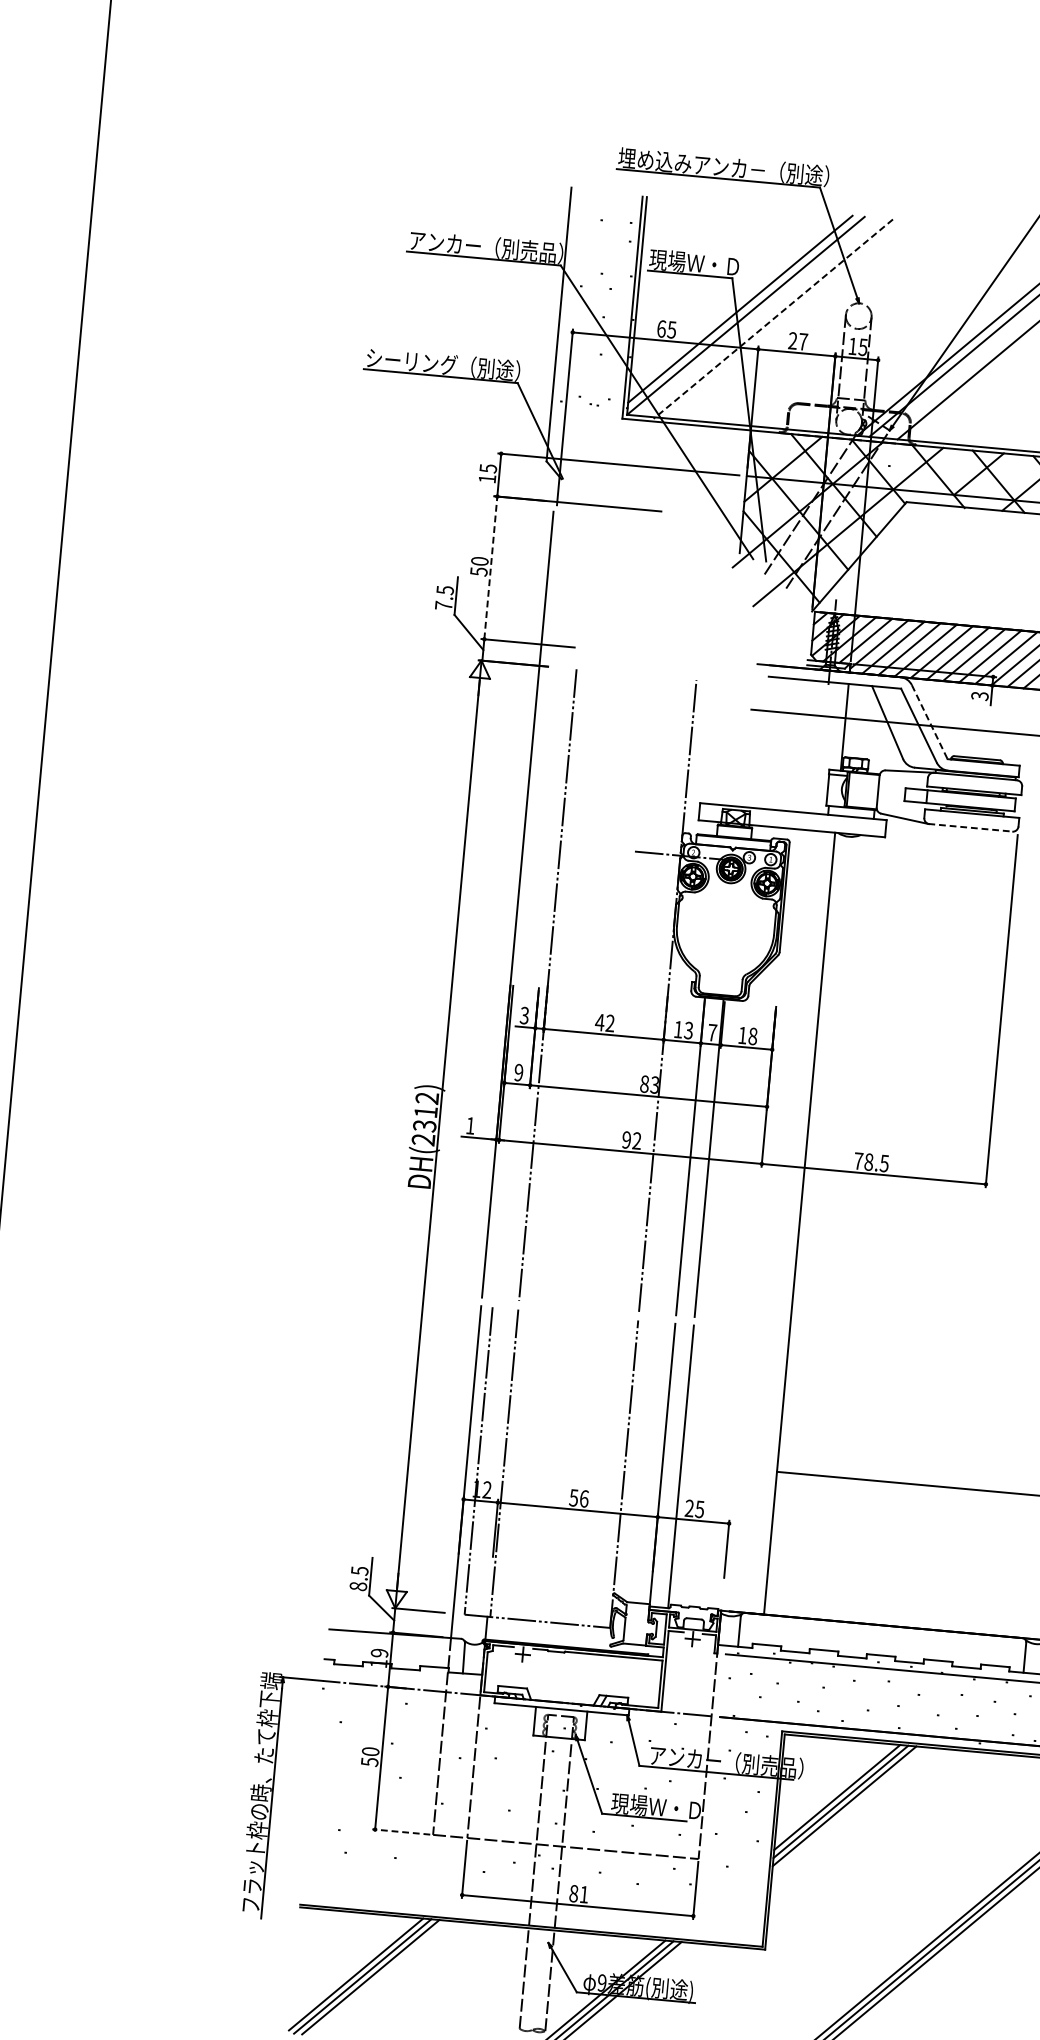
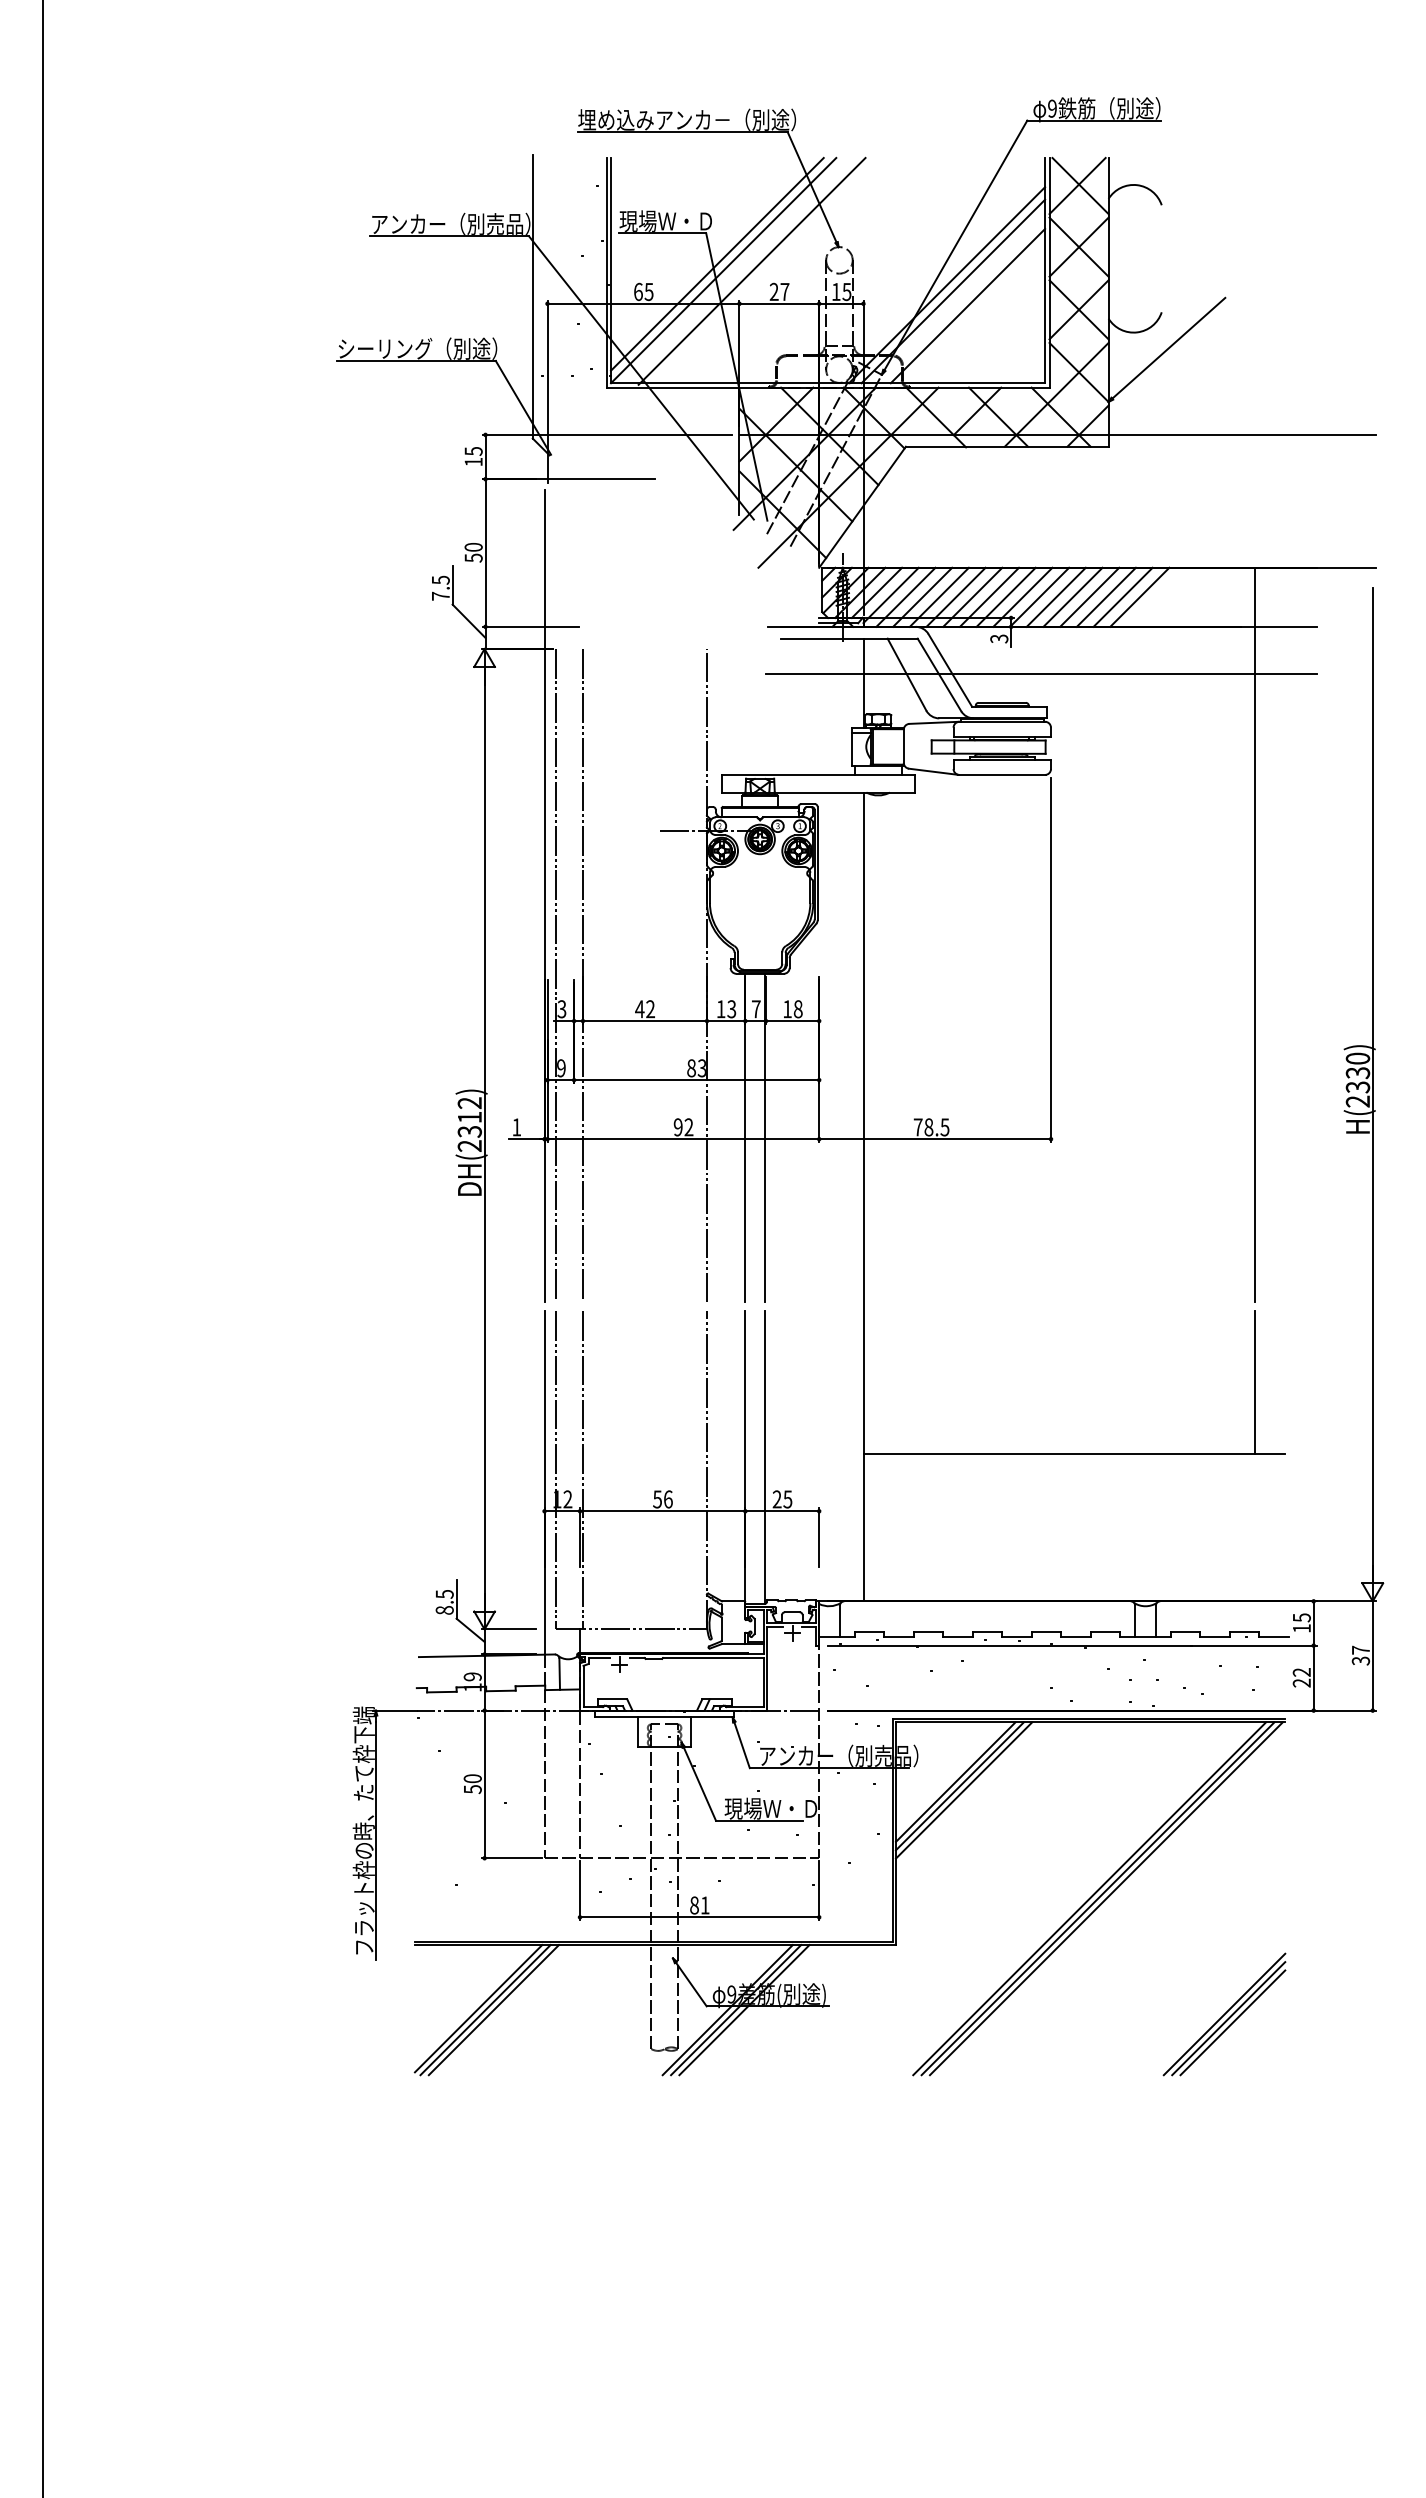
line: (772, 319) -> (751, 271), dashed -> solid
line: (490, 568) -> (485, 553), dashed -> solid
line: (930, 722) -> (950, 670), dashed -> solid
line: (971, 827) -> (1002, 774), dashed -> solid
line: (522, 982) -> (556, 975), added
line: (401, 1832) -> (511, 1858), dashed -> solid

